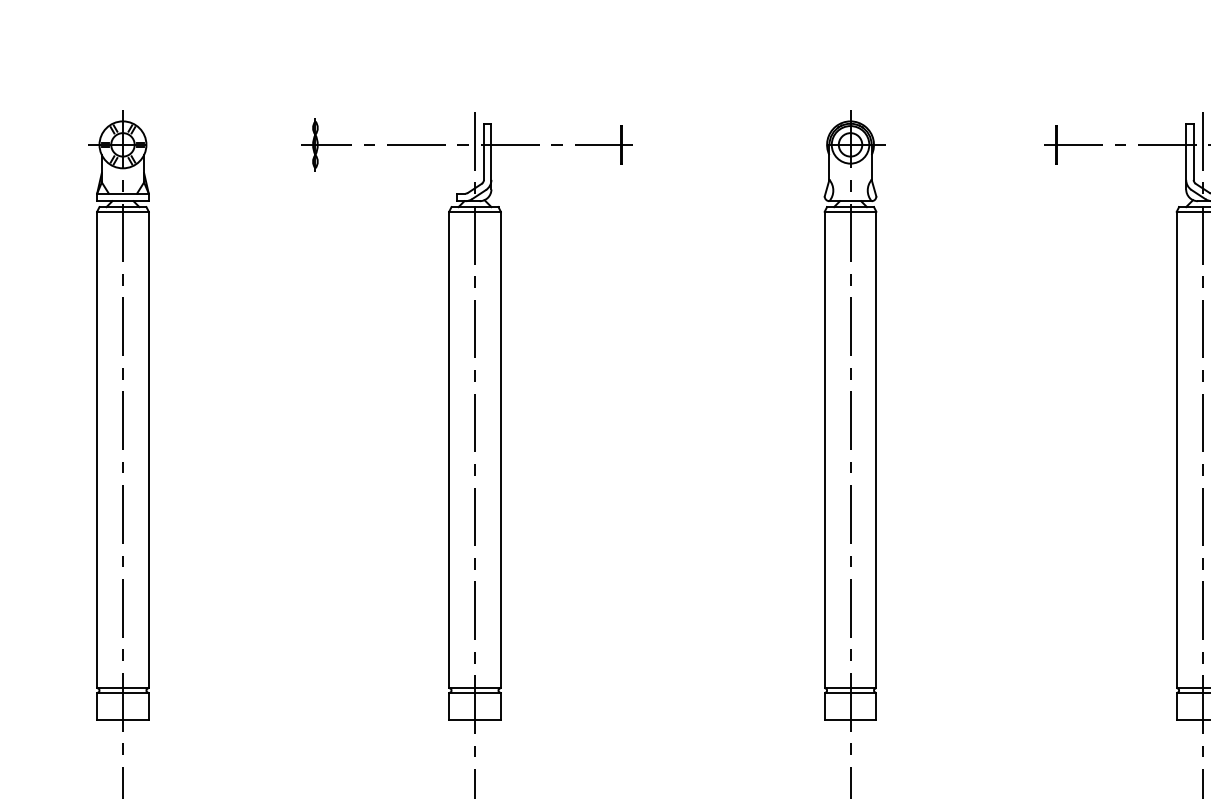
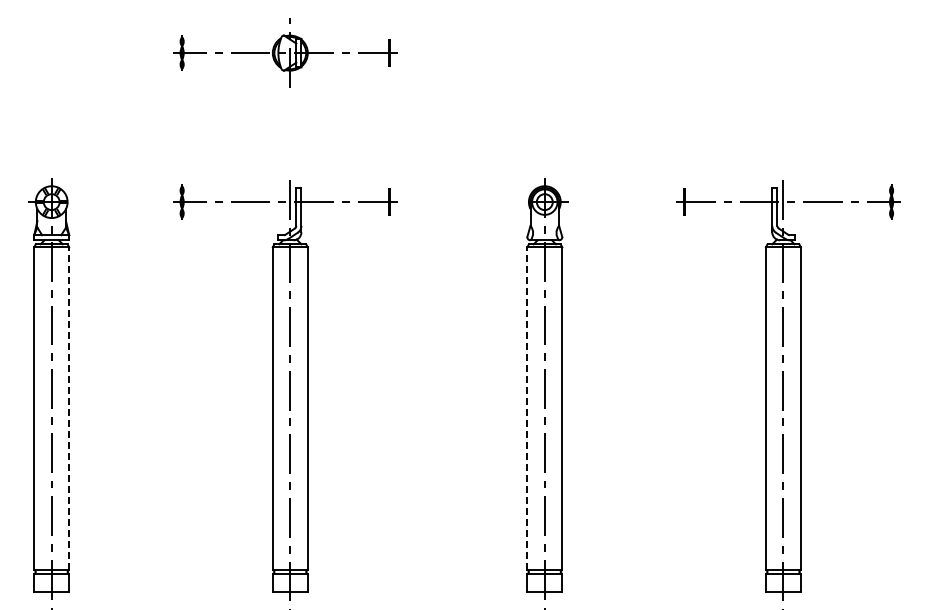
line: (149, 449) -> (69, 408), solid -> dashed
line: (824, 449) -> (527, 408), solid -> dashed

